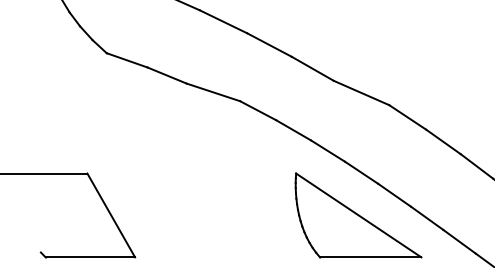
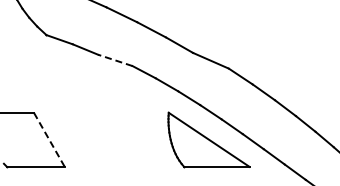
line: (212, 92) -> (114, 60), solid -> dashed
line: (111, 216) -> (49, 140), solid -> dashed

